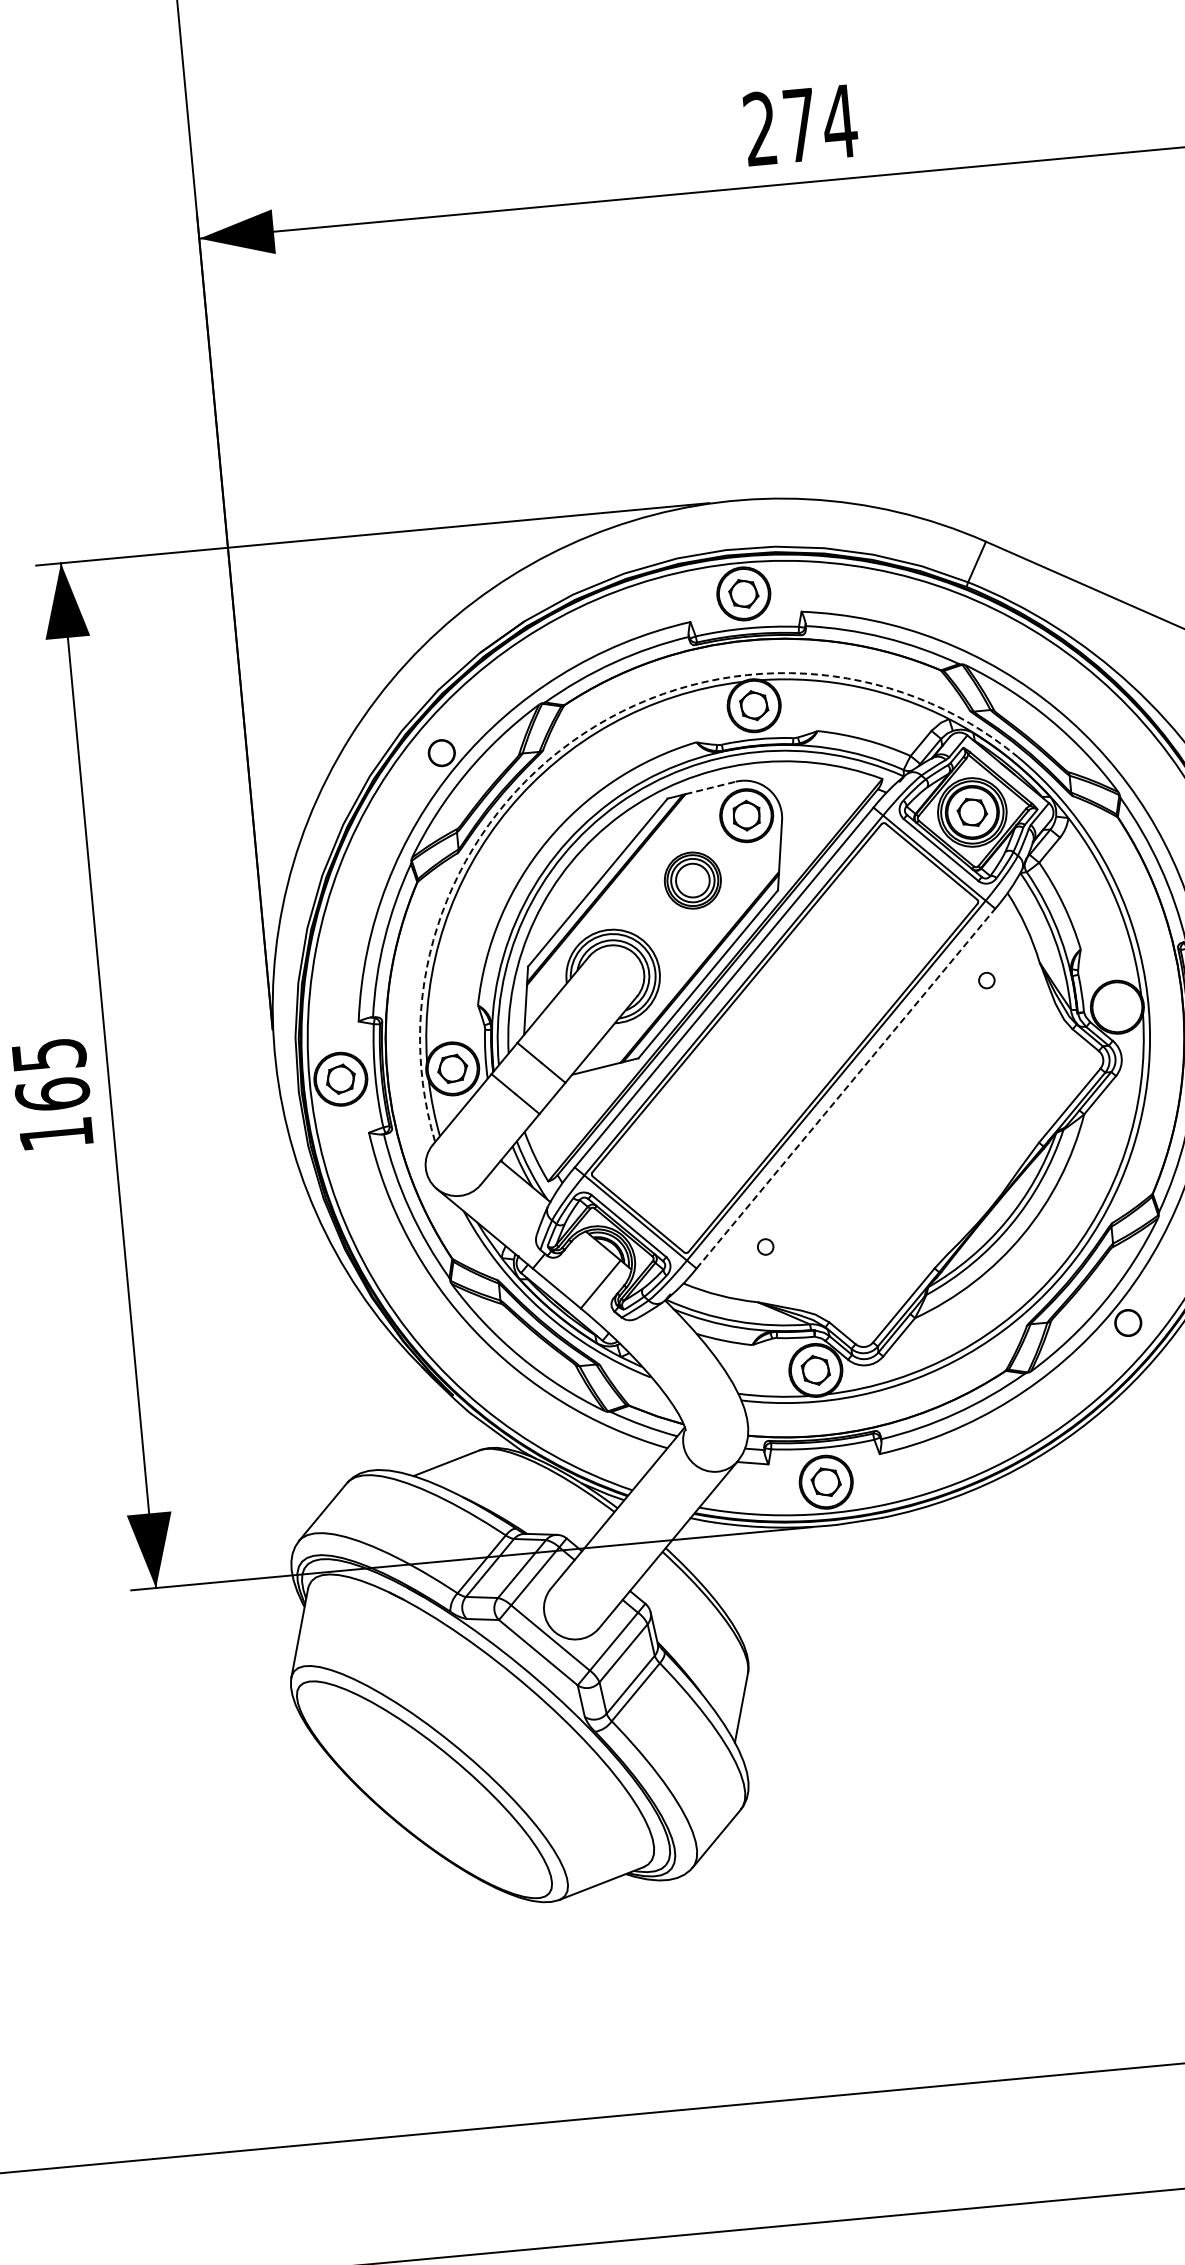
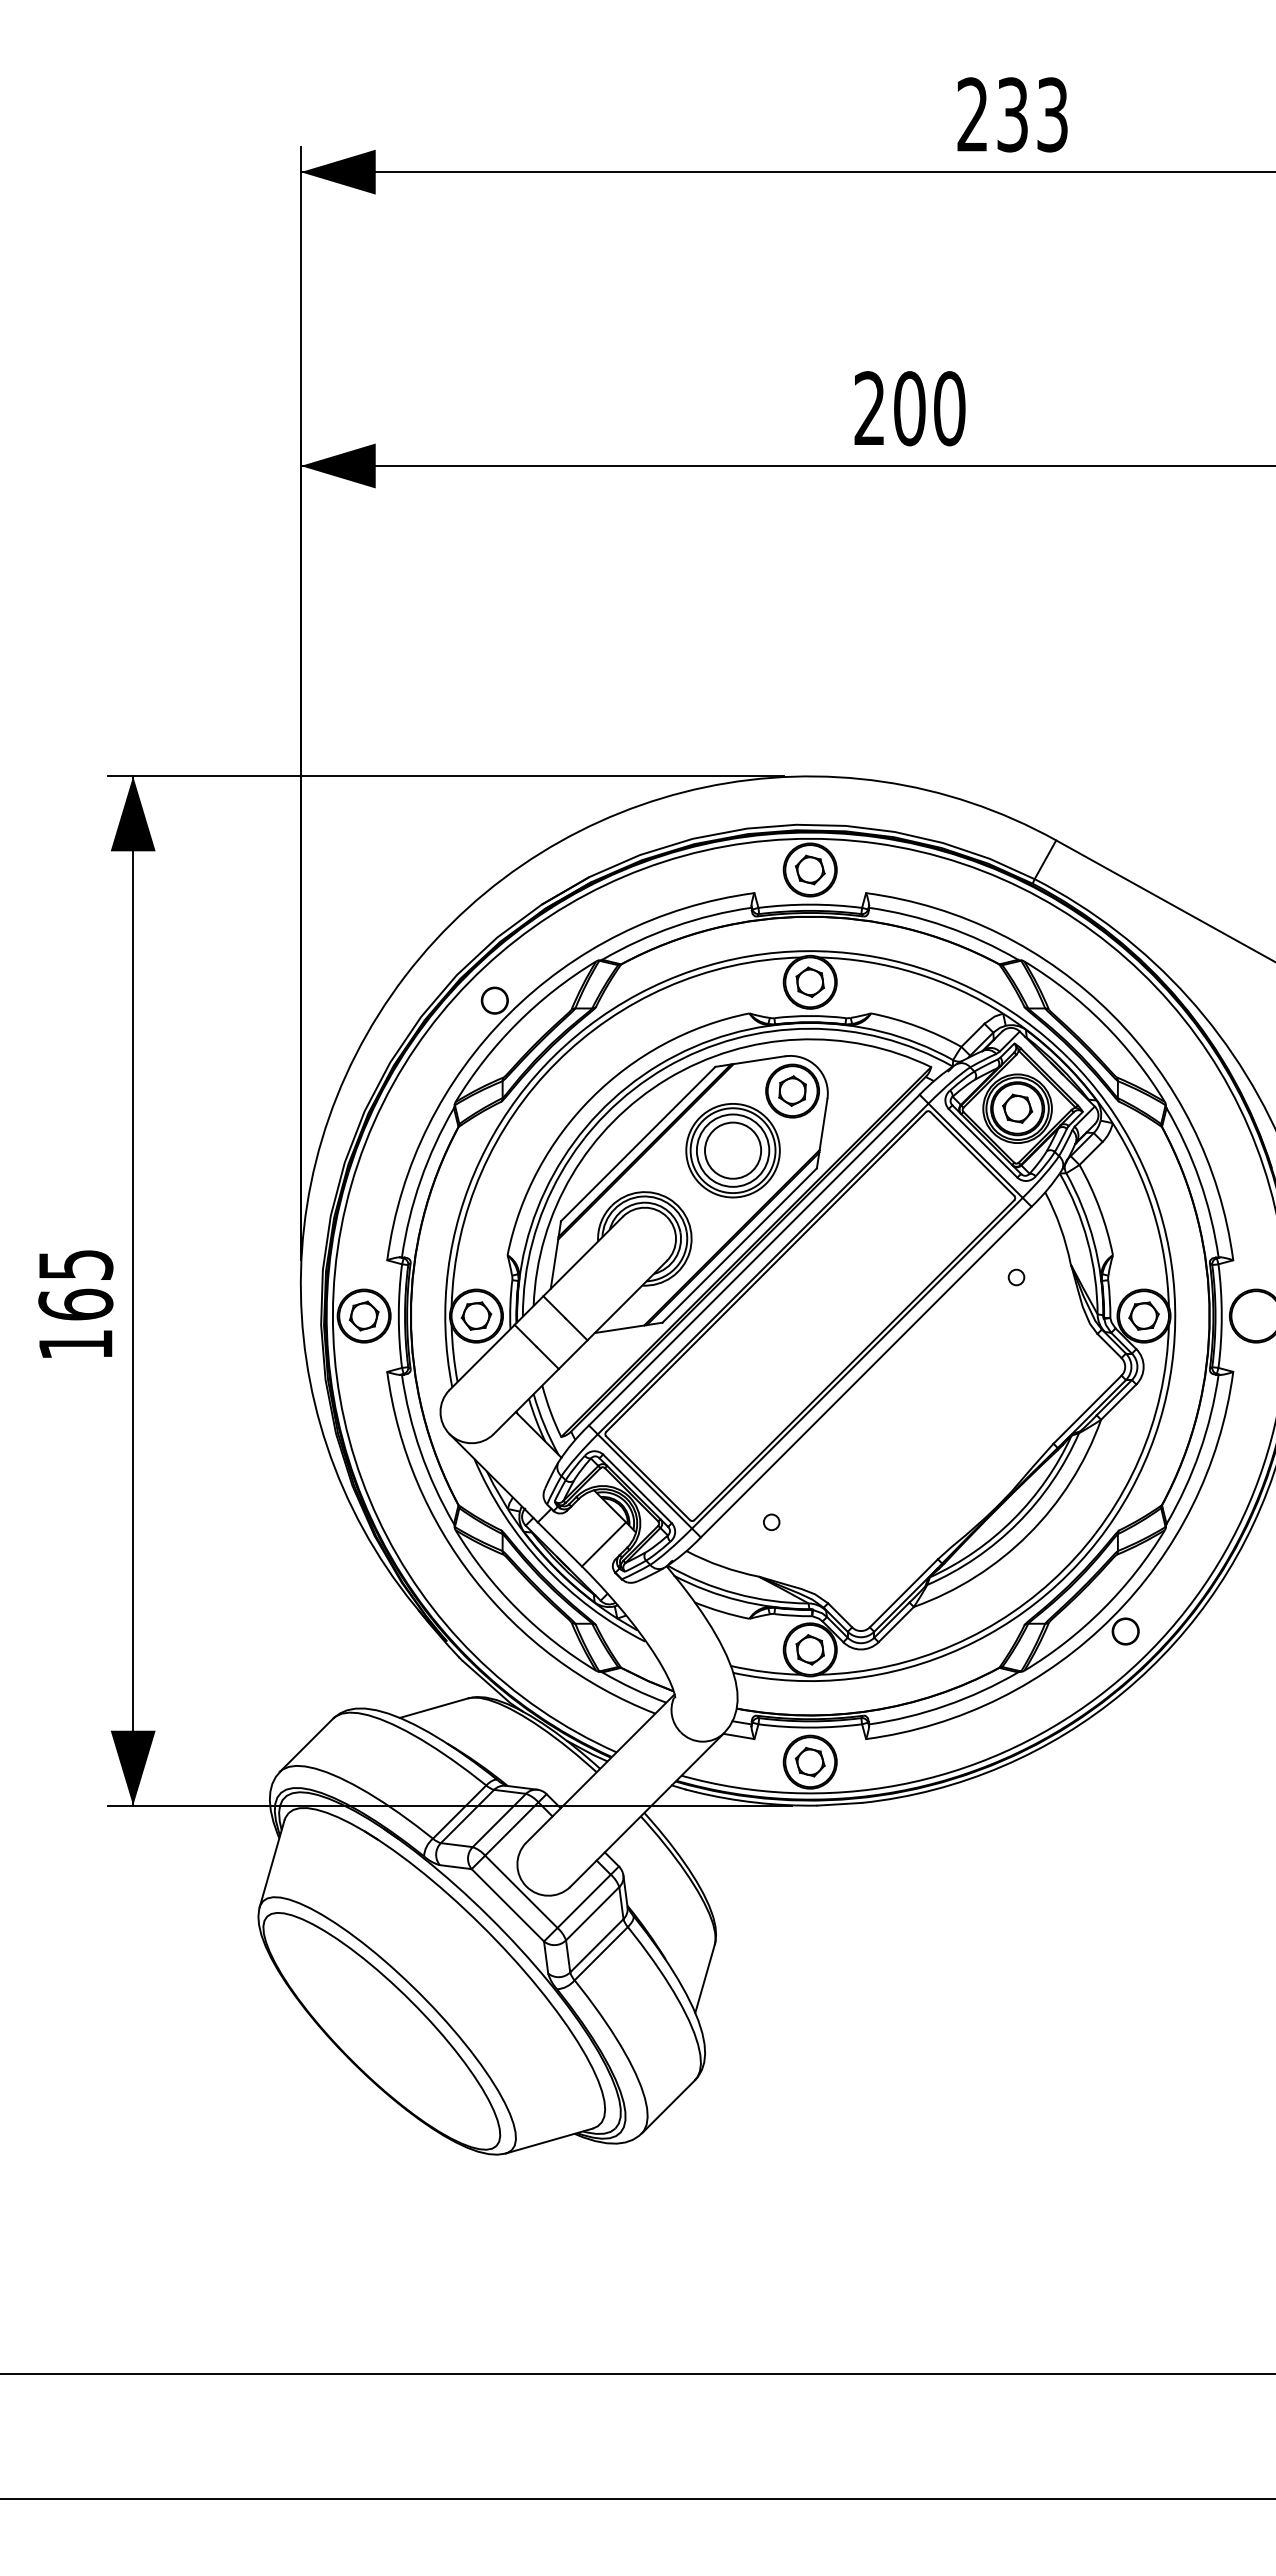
text: (820, 123) -> (930, 408), 274 -> 200
arc: (584, 733) -> (638, 994), dashed -> solid
line: (710, 788) -> (759, 1060), dashed -> solid
part: (692, 880) -> (732, 1150), size x1.67
part: (1116, 1006) -> (1143, 1315), added
line: (846, 1089) -> (866, 1372), dashed -> solid

